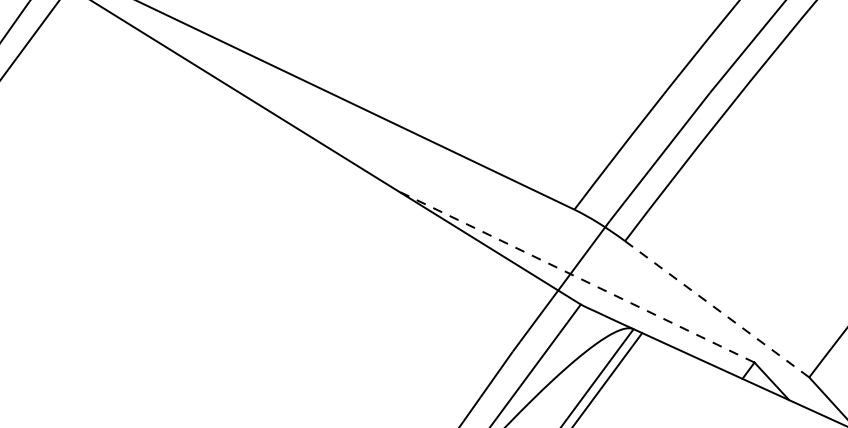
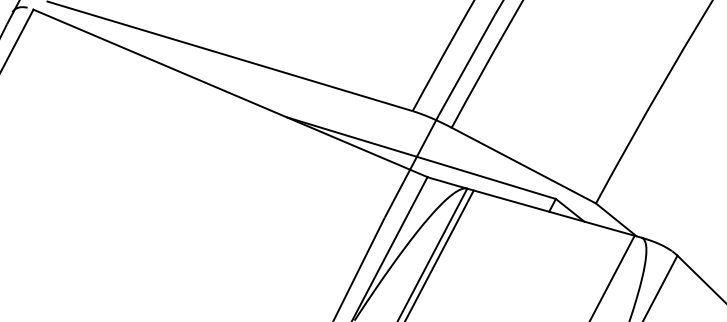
line: (576, 277) -> (421, 158), dashed -> solid
line: (718, 309) -> (524, 165), dashed -> solid

